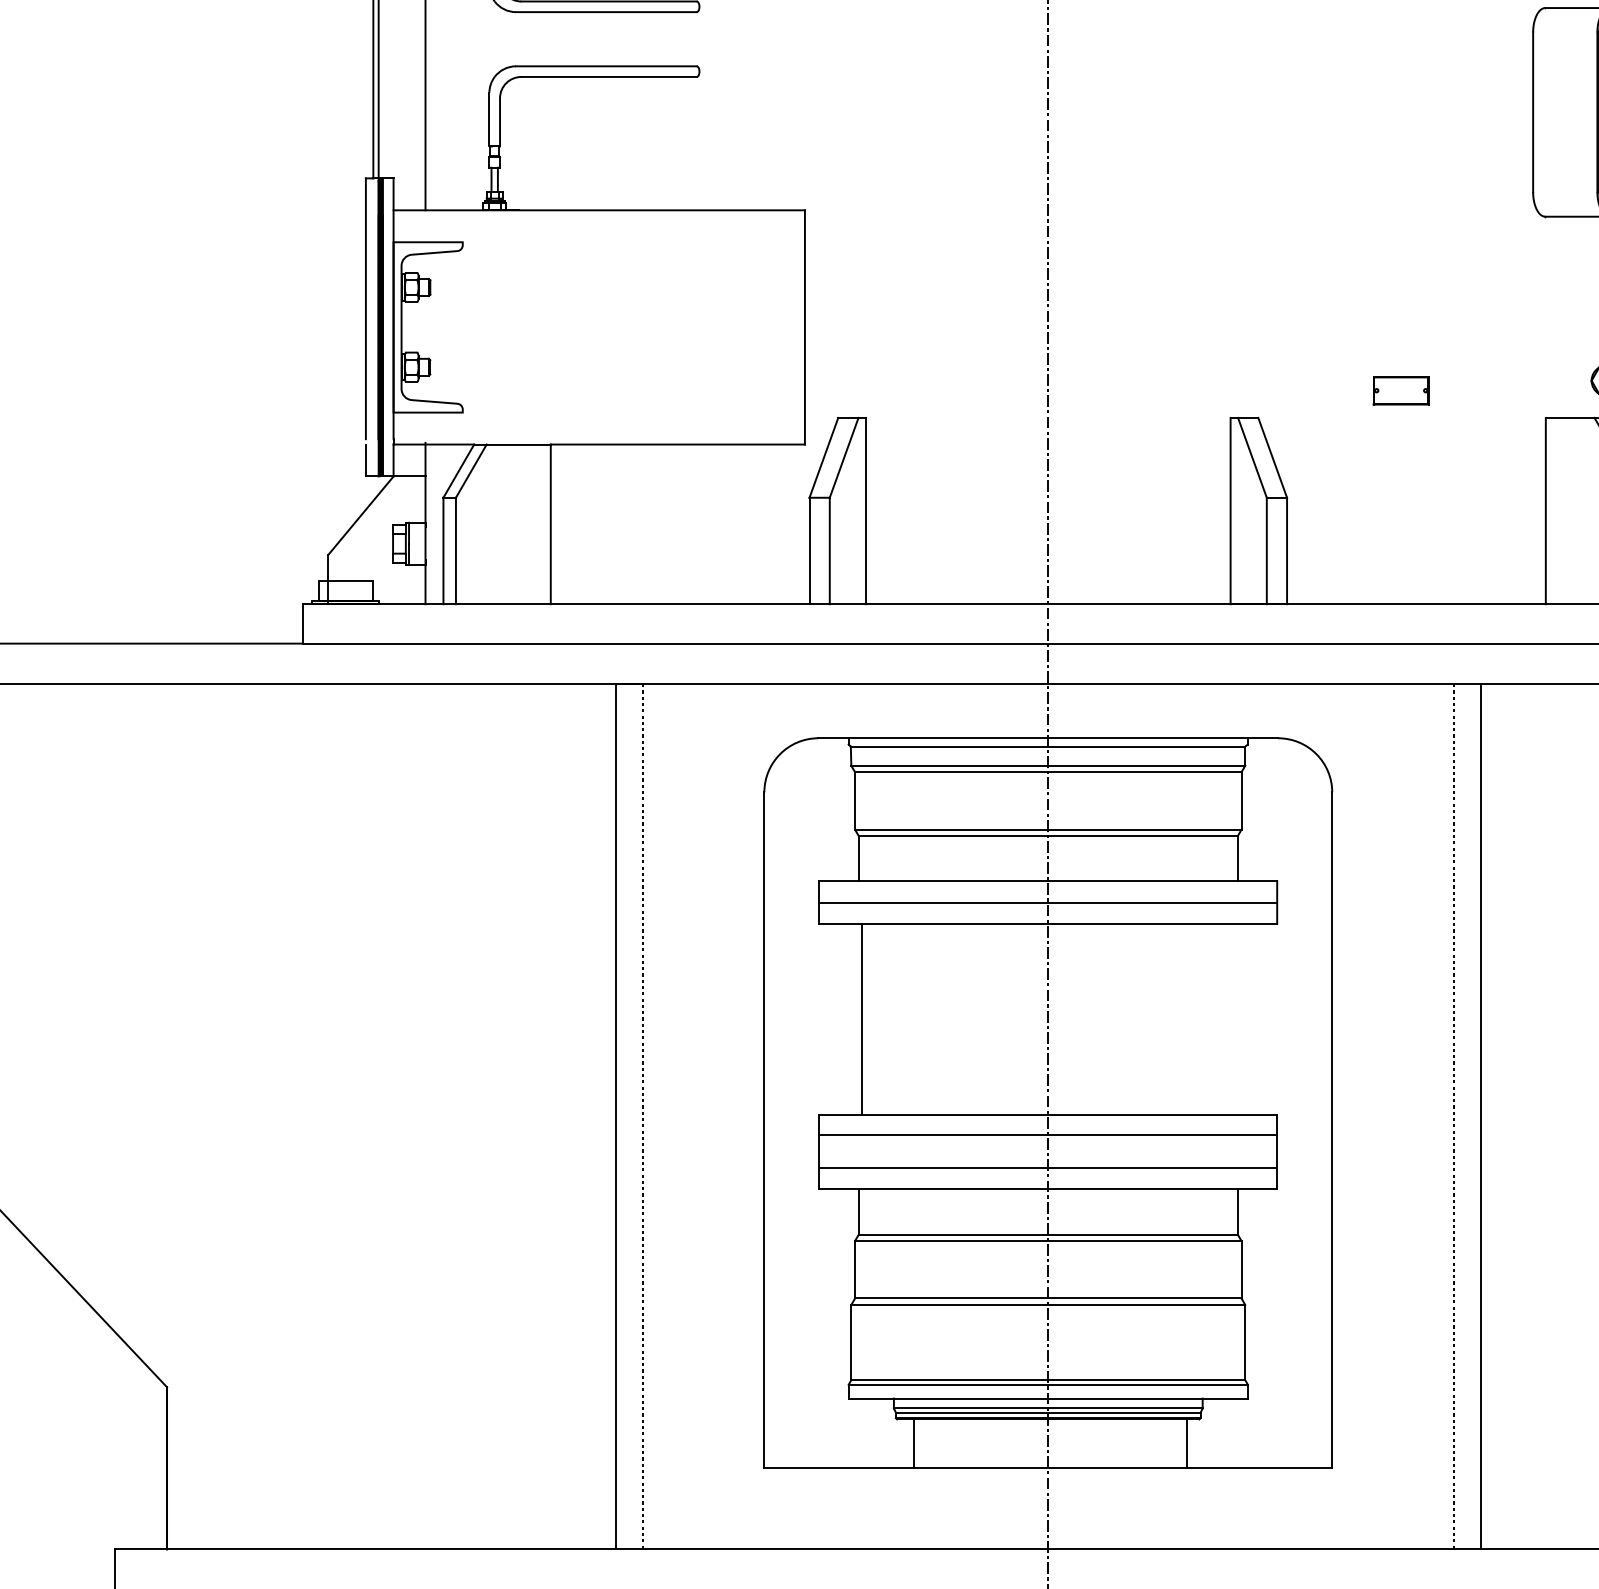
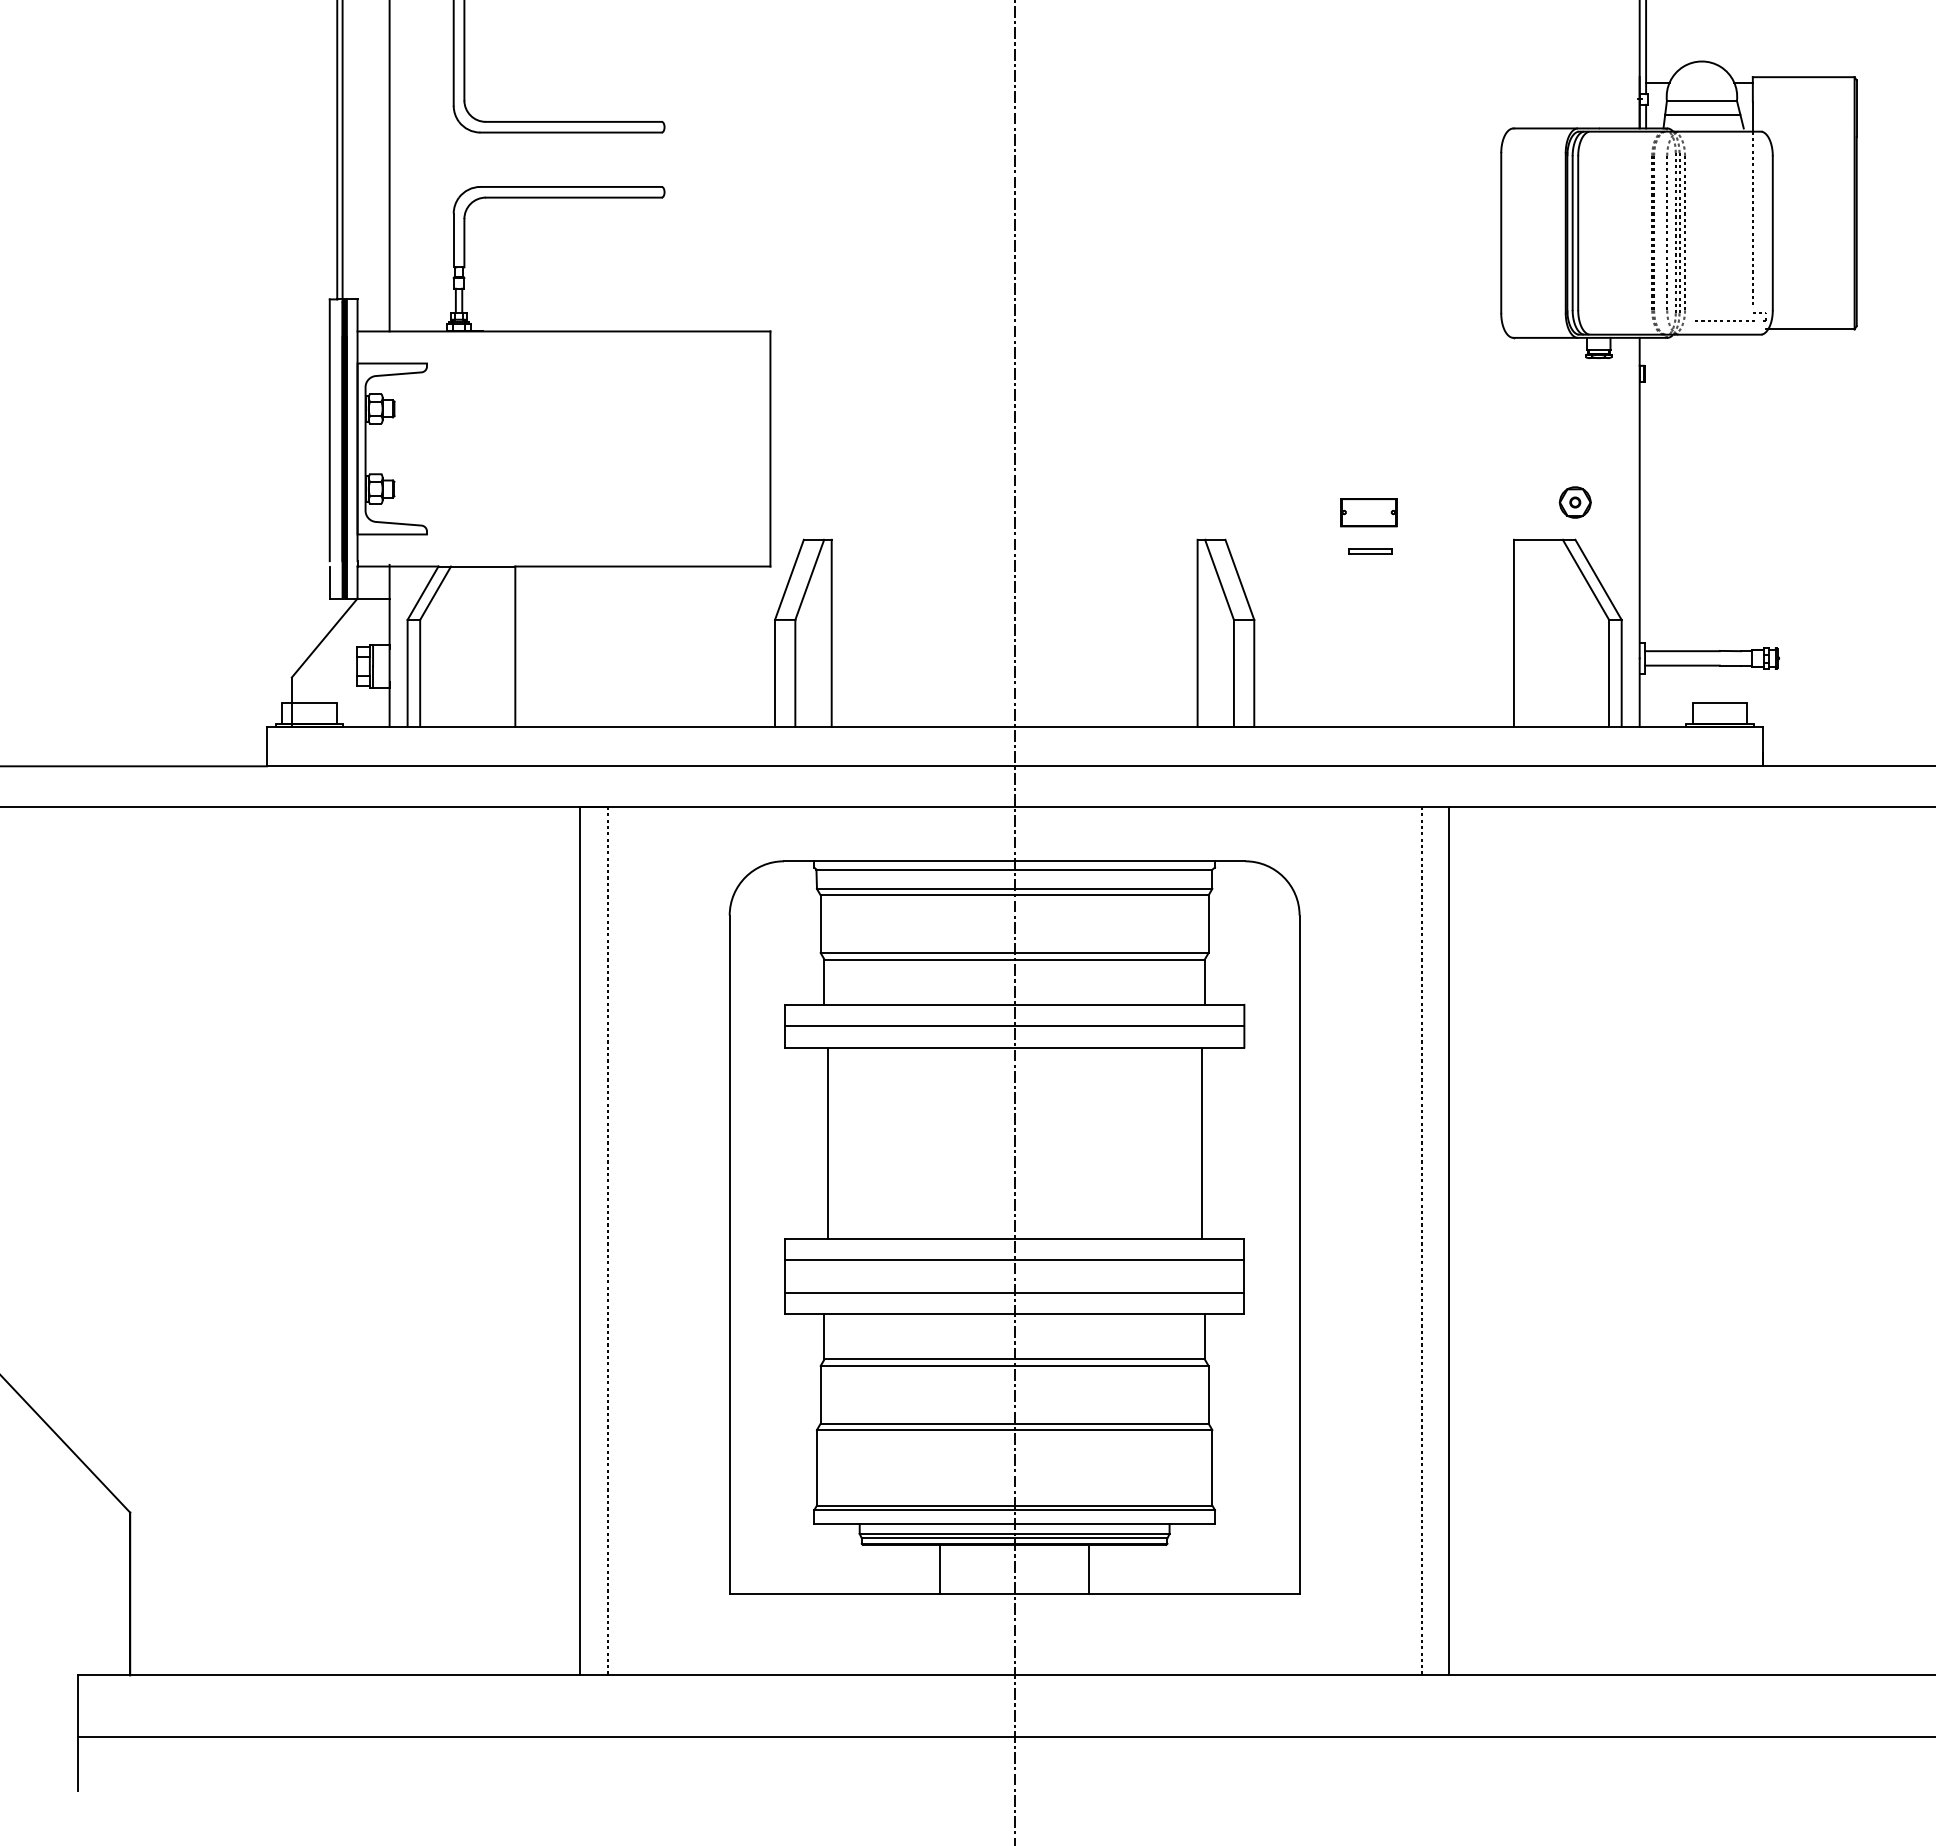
part: (1402, 429) -> (1370, 551), added
line: (1234, 1019) -> (1201, 1143), added
line: (914, 1443) -> (940, 1569), moved
line: (1187, 1443) -> (1089, 1569), moved

